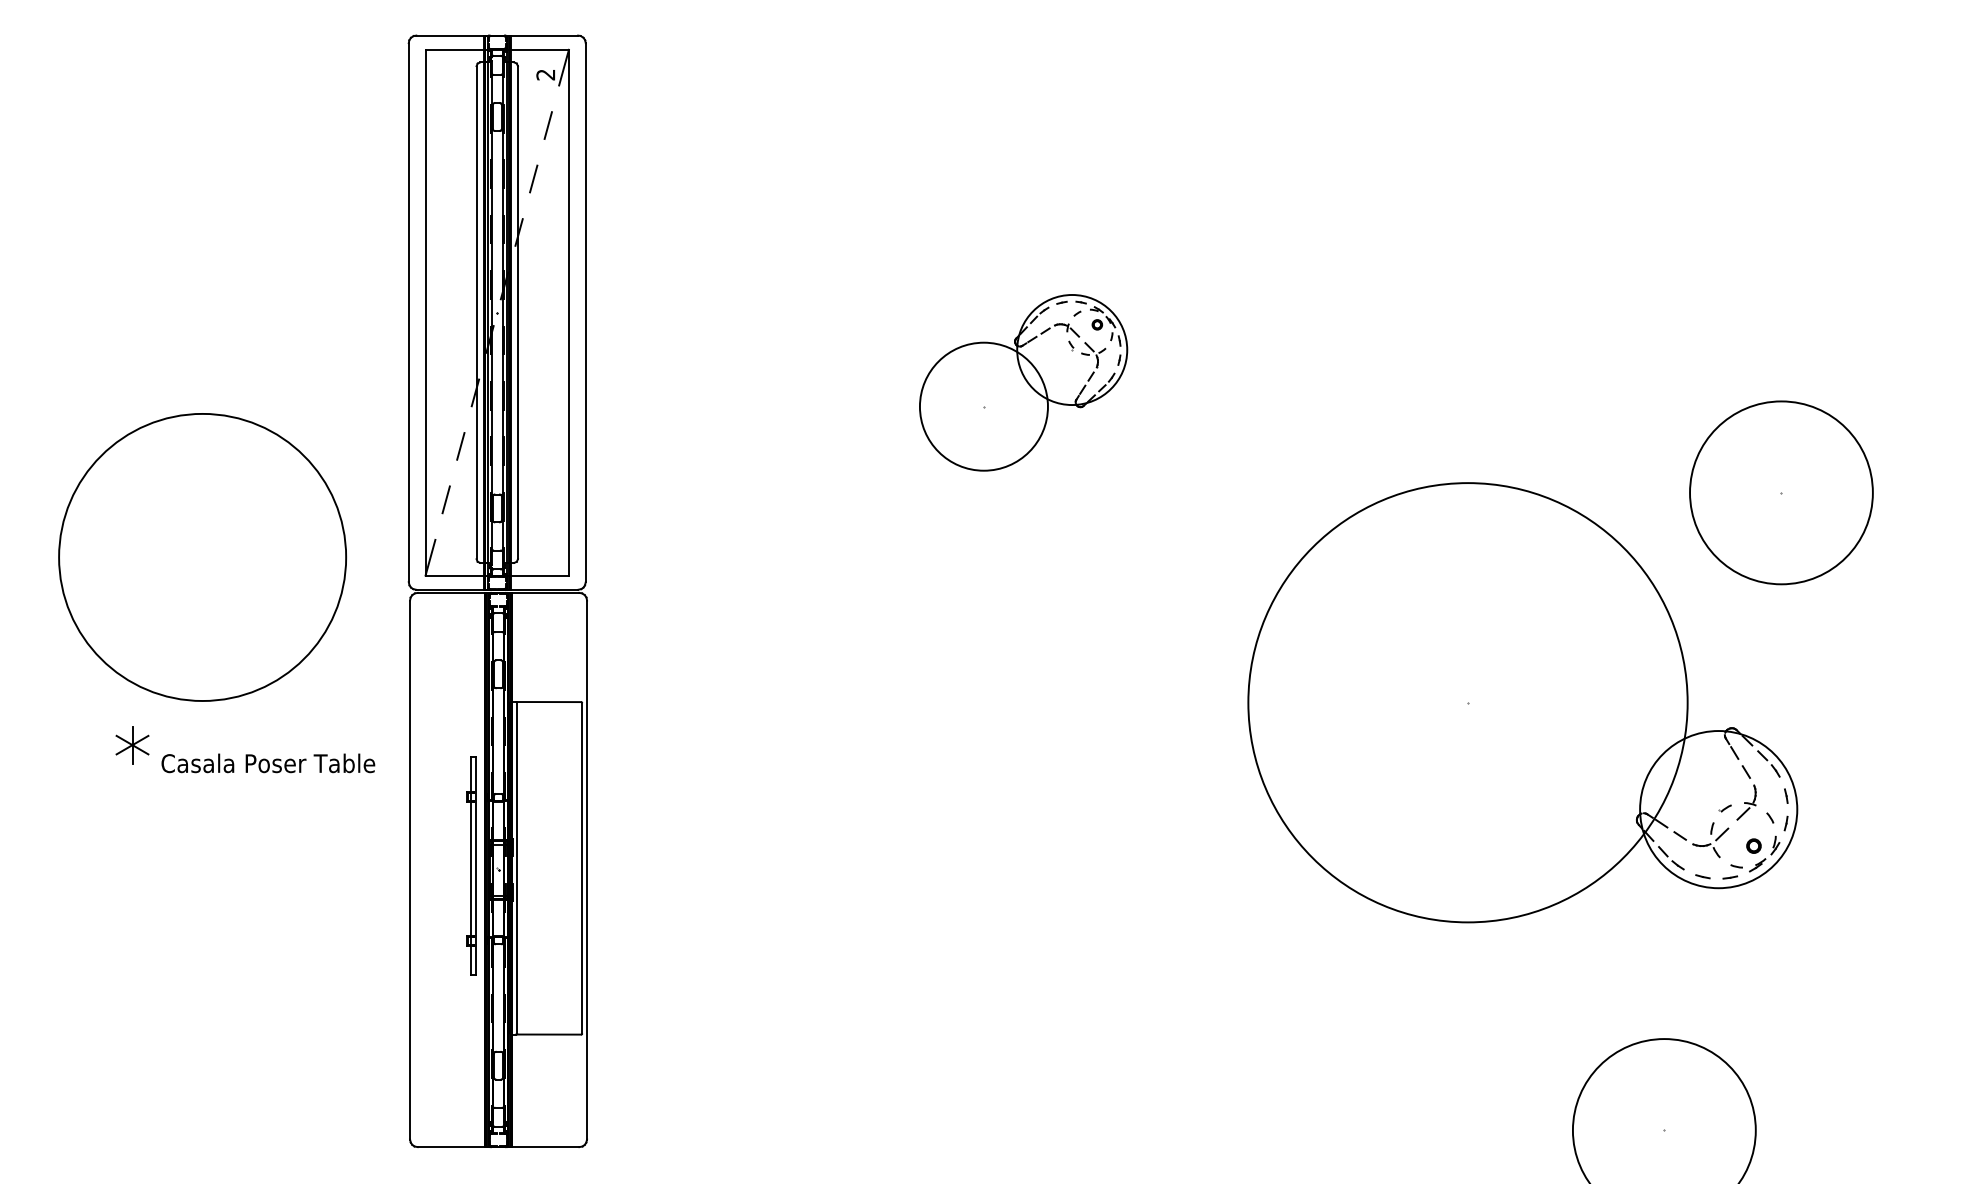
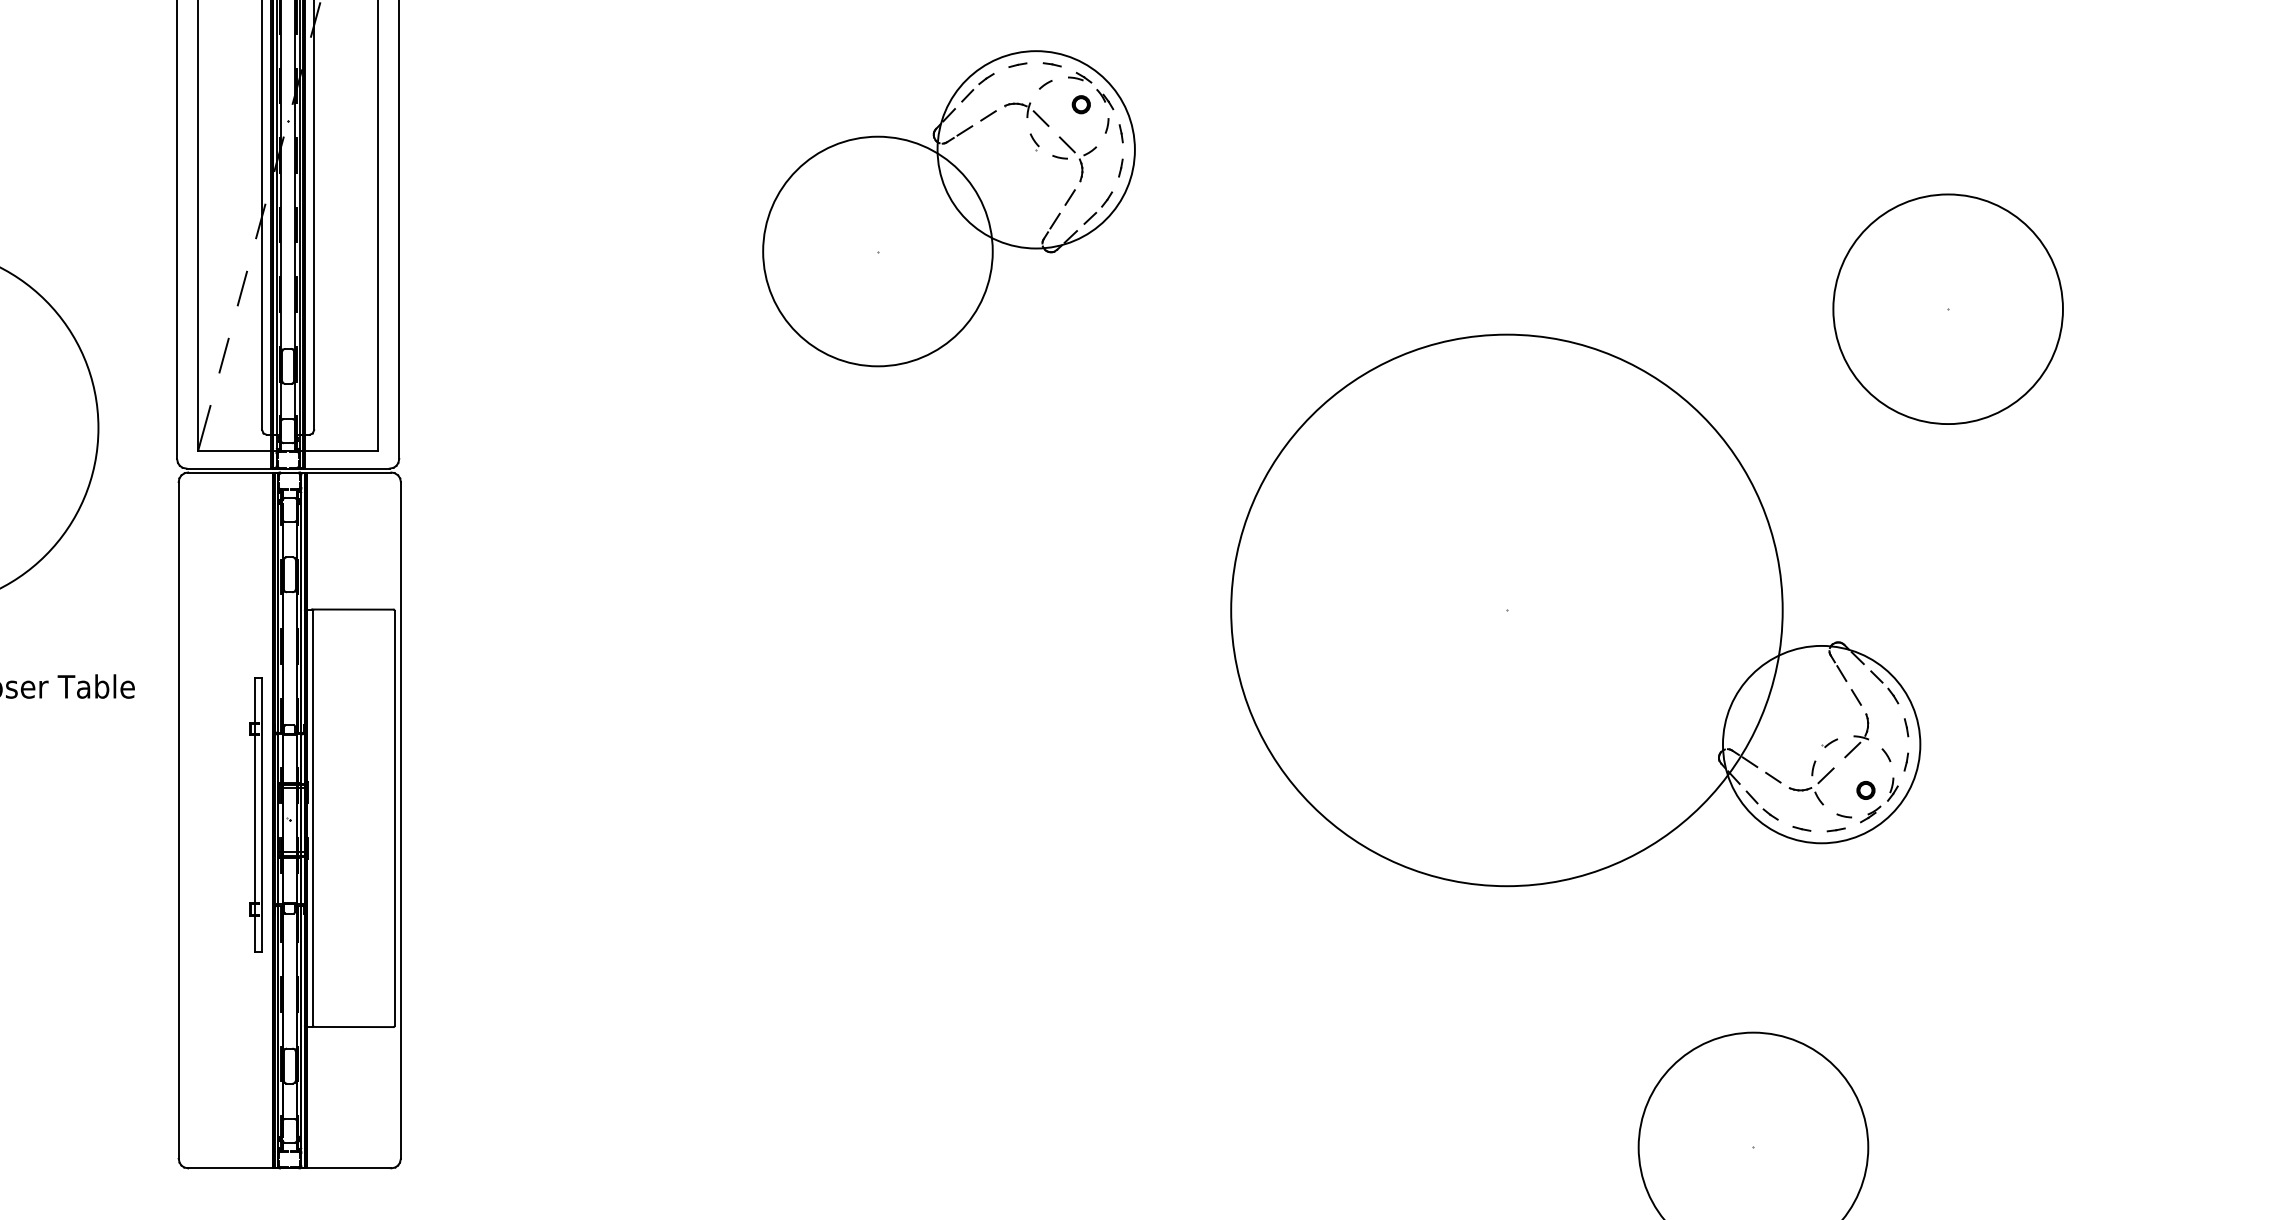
part: (1023, 382) -> (948, 208), size x1.43
part: (1781, 492) -> (1948, 308), moved

